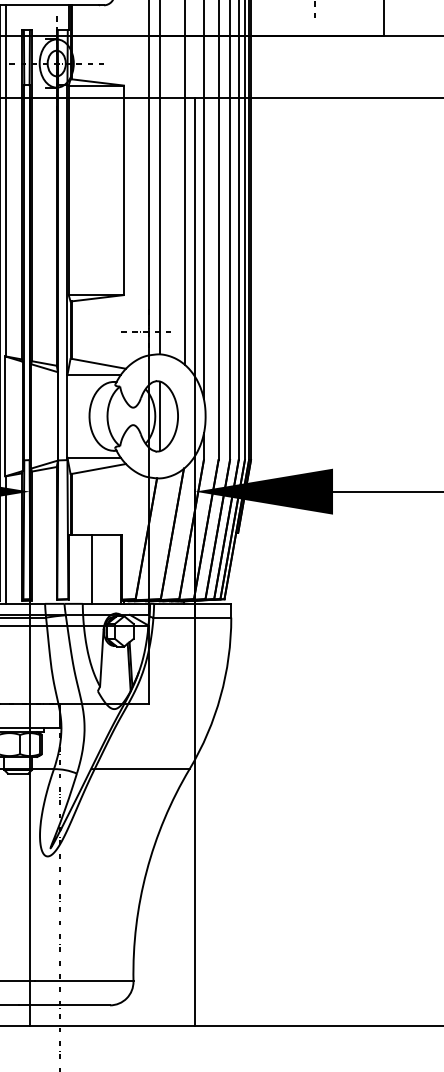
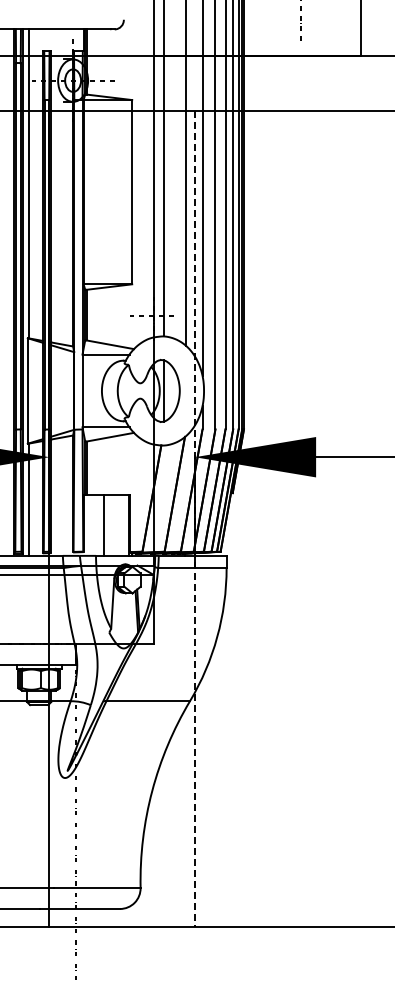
line: (194, 562) -> (194, 519), solid -> dashed

